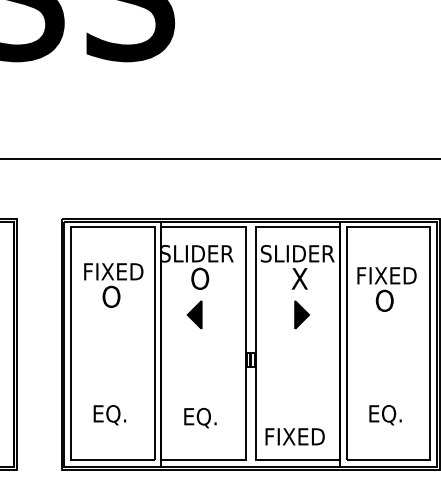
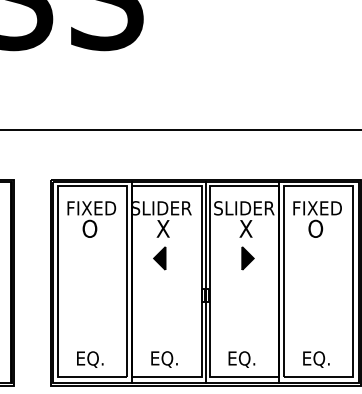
text: (199, 278) -> (163, 228), O -> X
text: (113, 285) -> (91, 219), moved
text: (386, 289) -> (317, 219), moved
line: (250, 344) -> (205, 282), added
text: (109, 415) -> (89, 359), moved
text: (385, 415) -> (316, 359), moved
text: (200, 417) -> (164, 359), moved
text: (294, 438) -> (241, 359), FIXED -> EQ.

